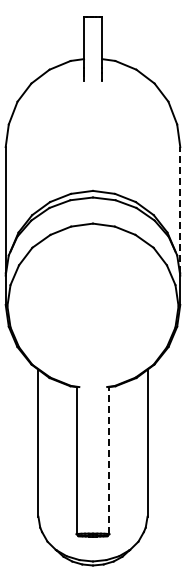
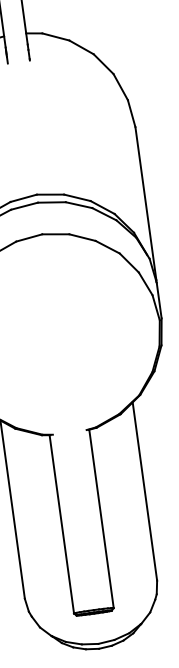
line: (180, 209) -> (146, 202), dashed -> solid
line: (109, 460) -> (101, 518), dashed -> solid

